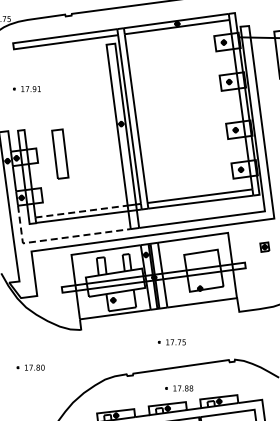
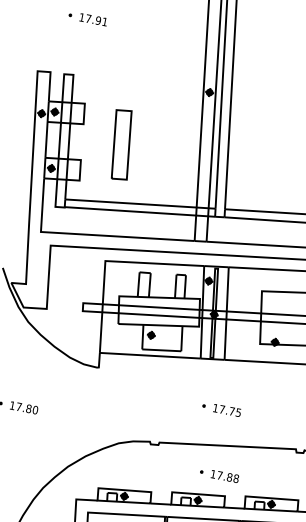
part: (60, 153) -> (122, 144), moved
line: (81, 211) -> (130, 203), dashed -> solid
line: (57, 238) -> (90, 234), dashed -> solid

